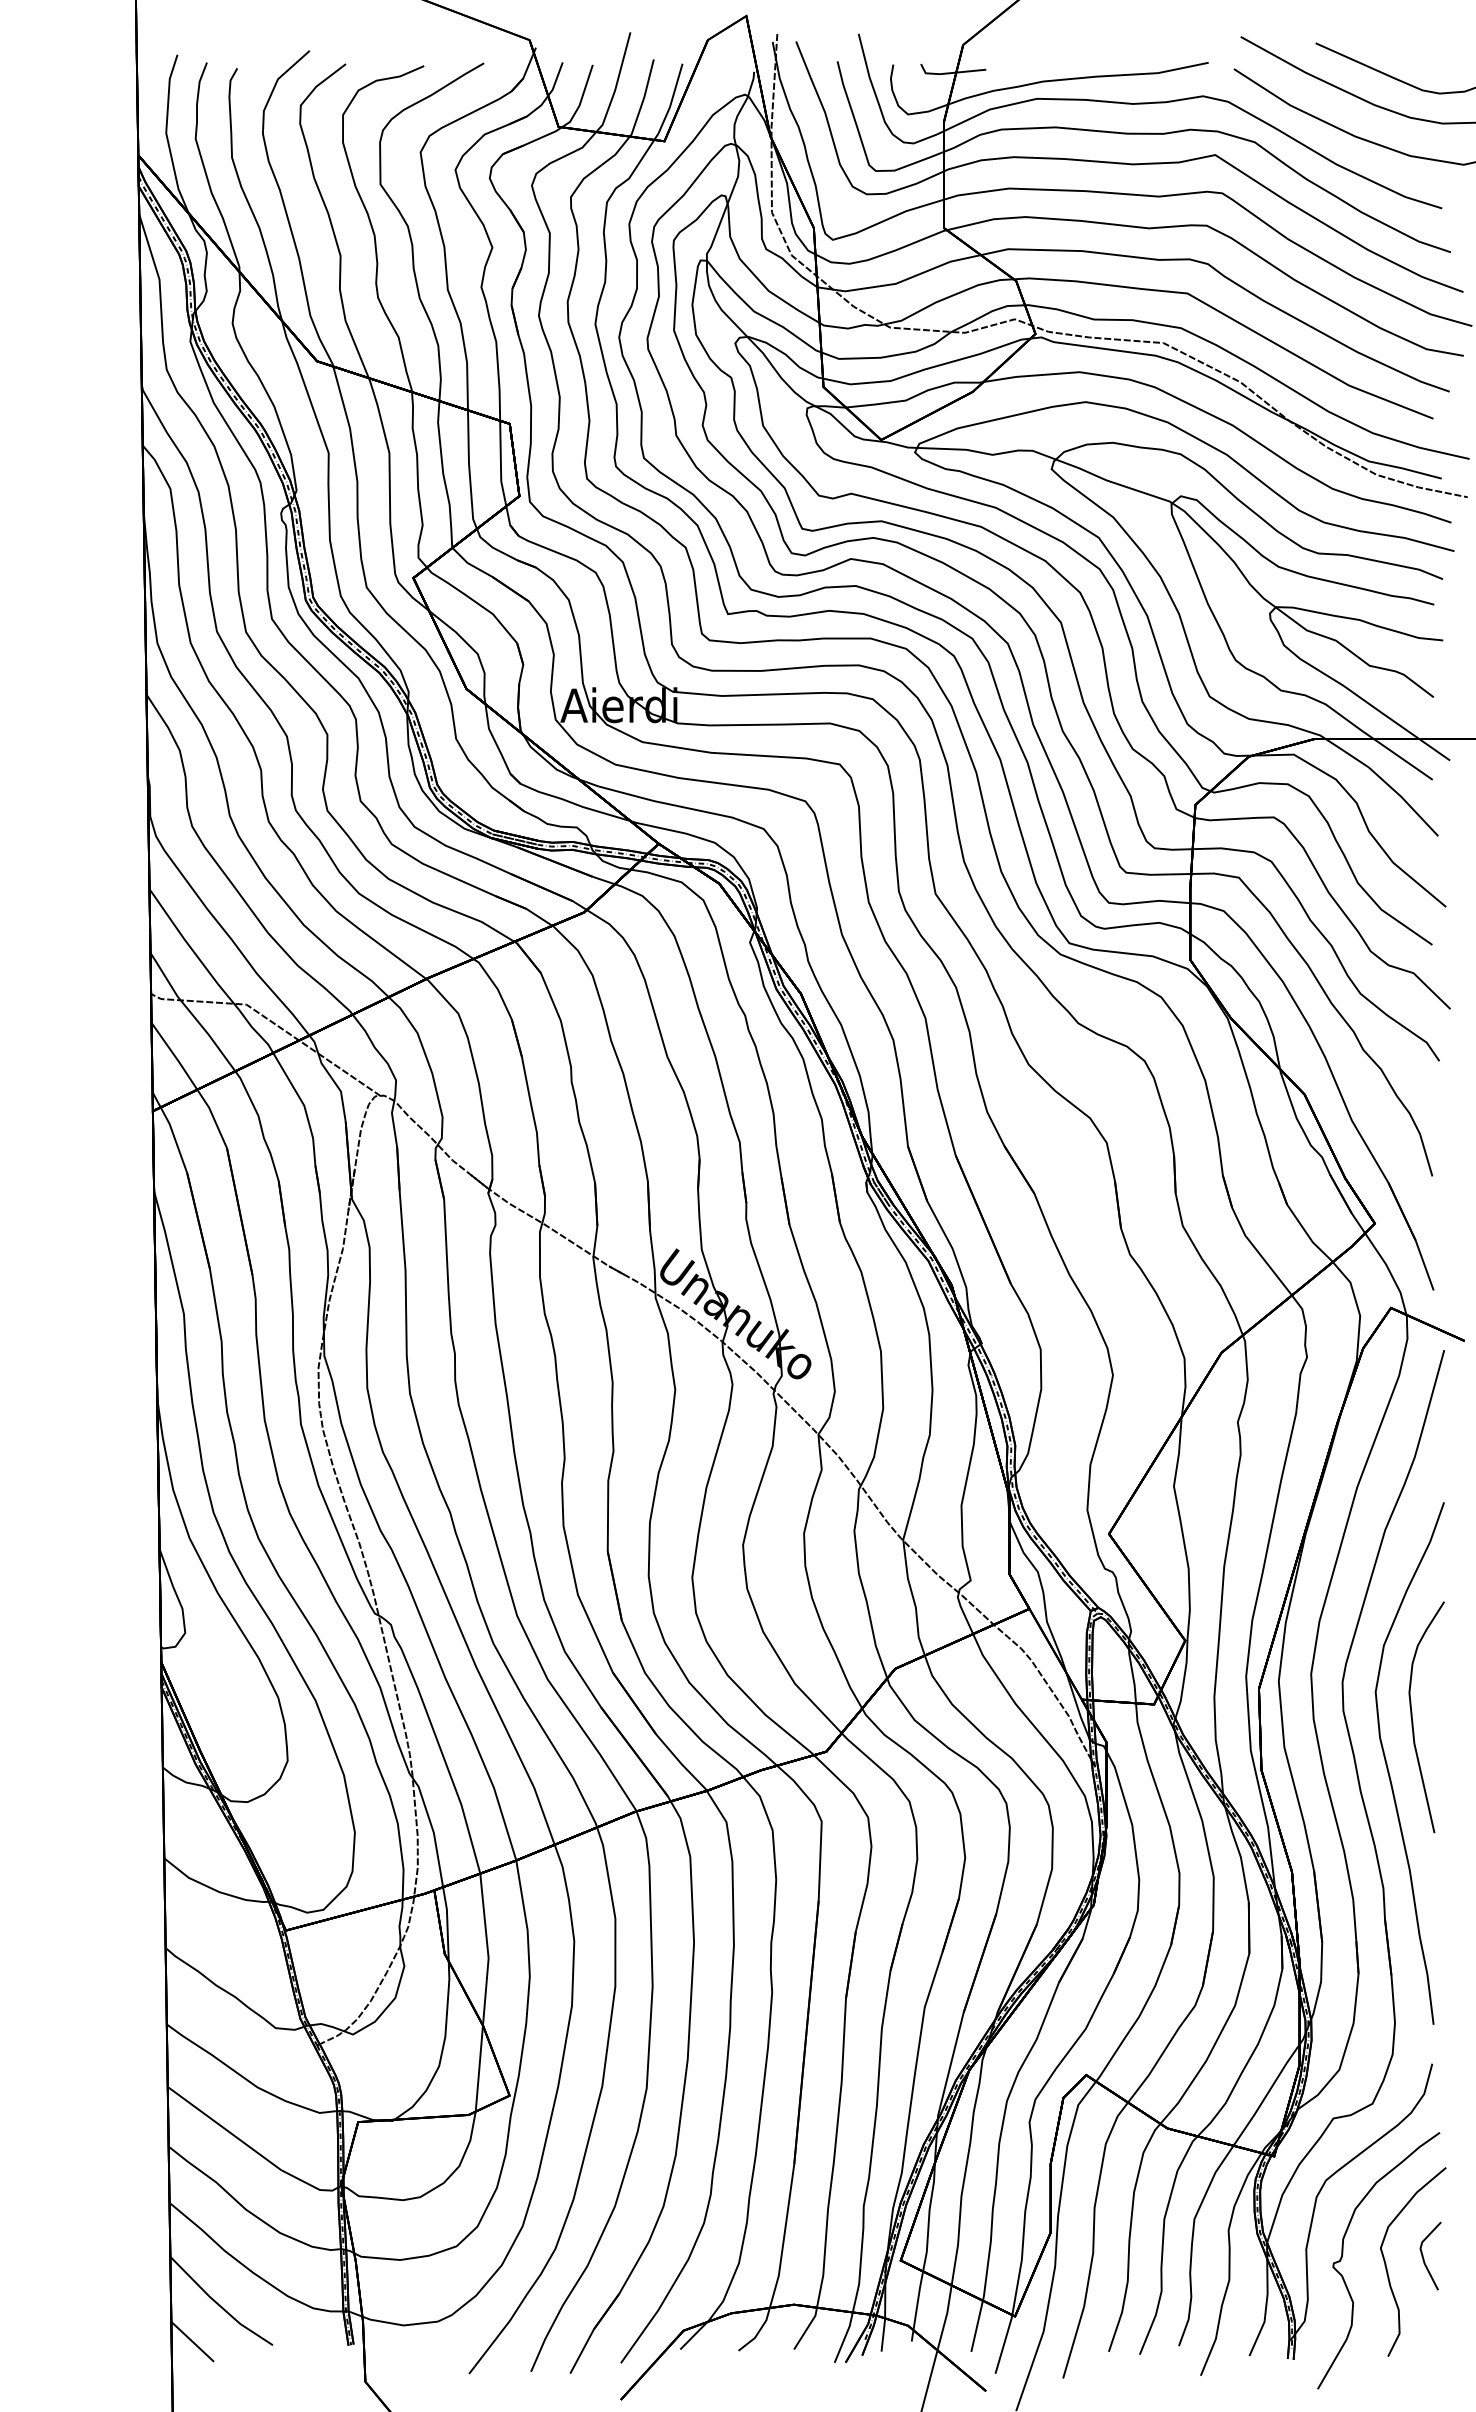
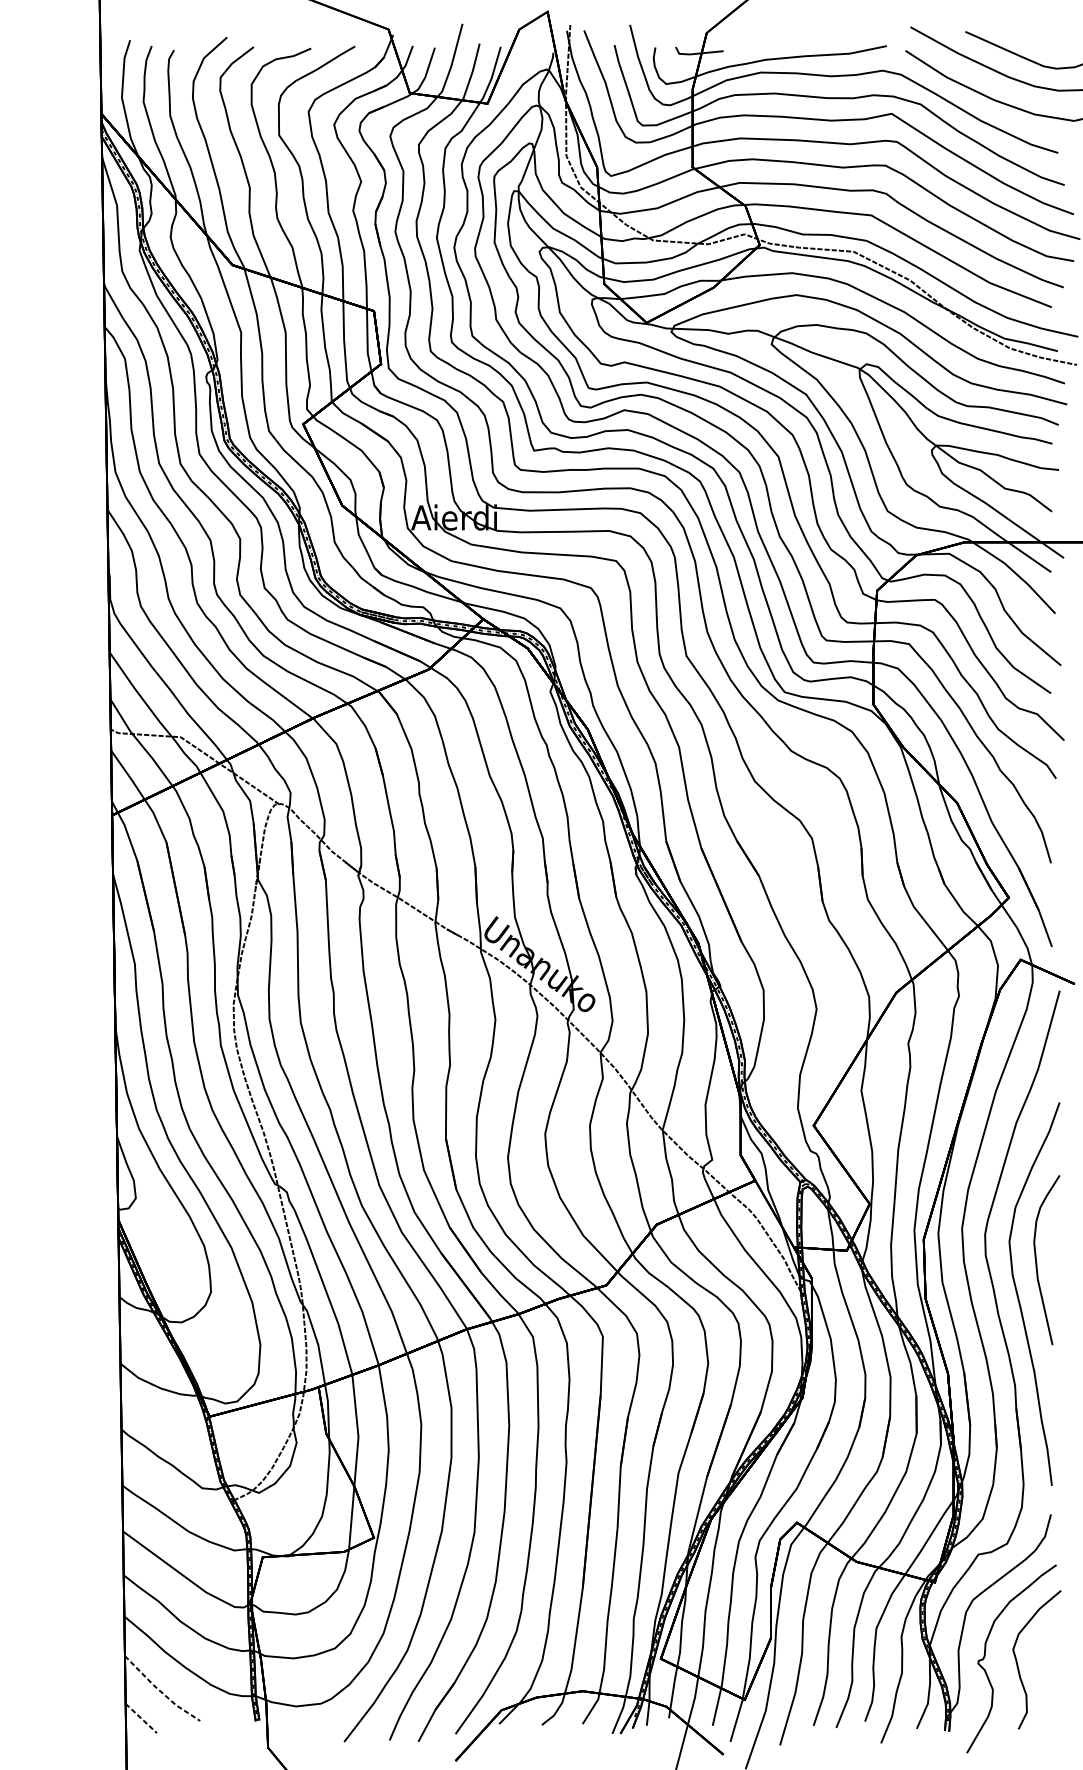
line: (1424, 2258) -> (1045, 1657), removed
line: (218, 2304) -> (160, 1691), solid -> dashed
line: (193, 2342) -> (141, 1718), solid -> dashed

